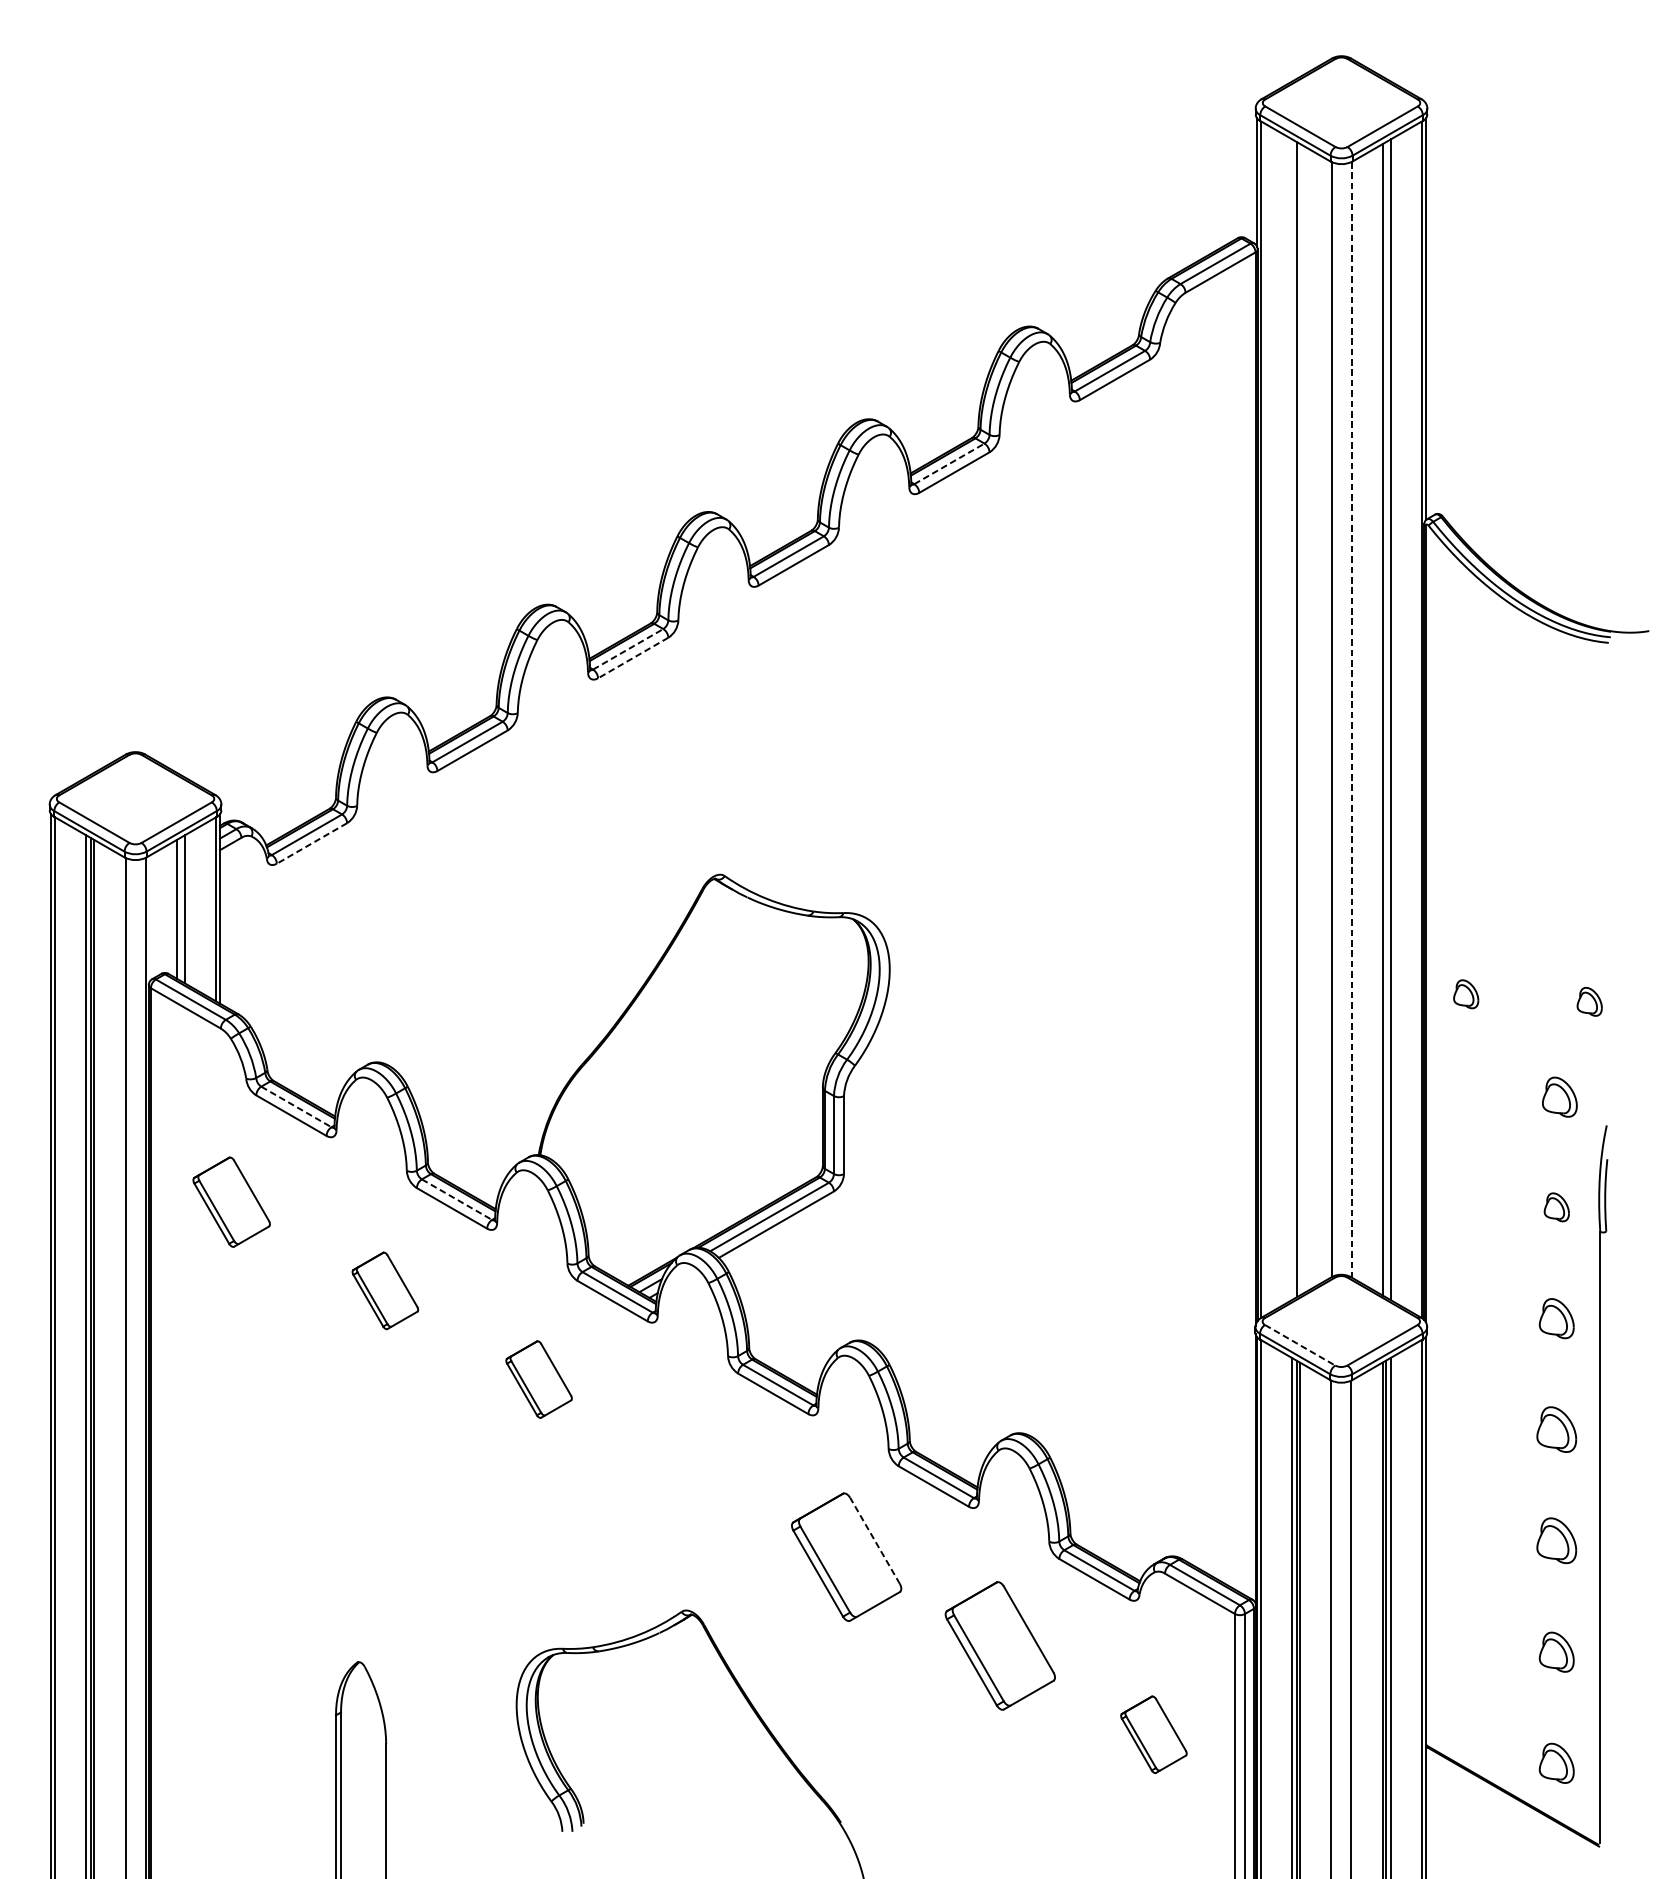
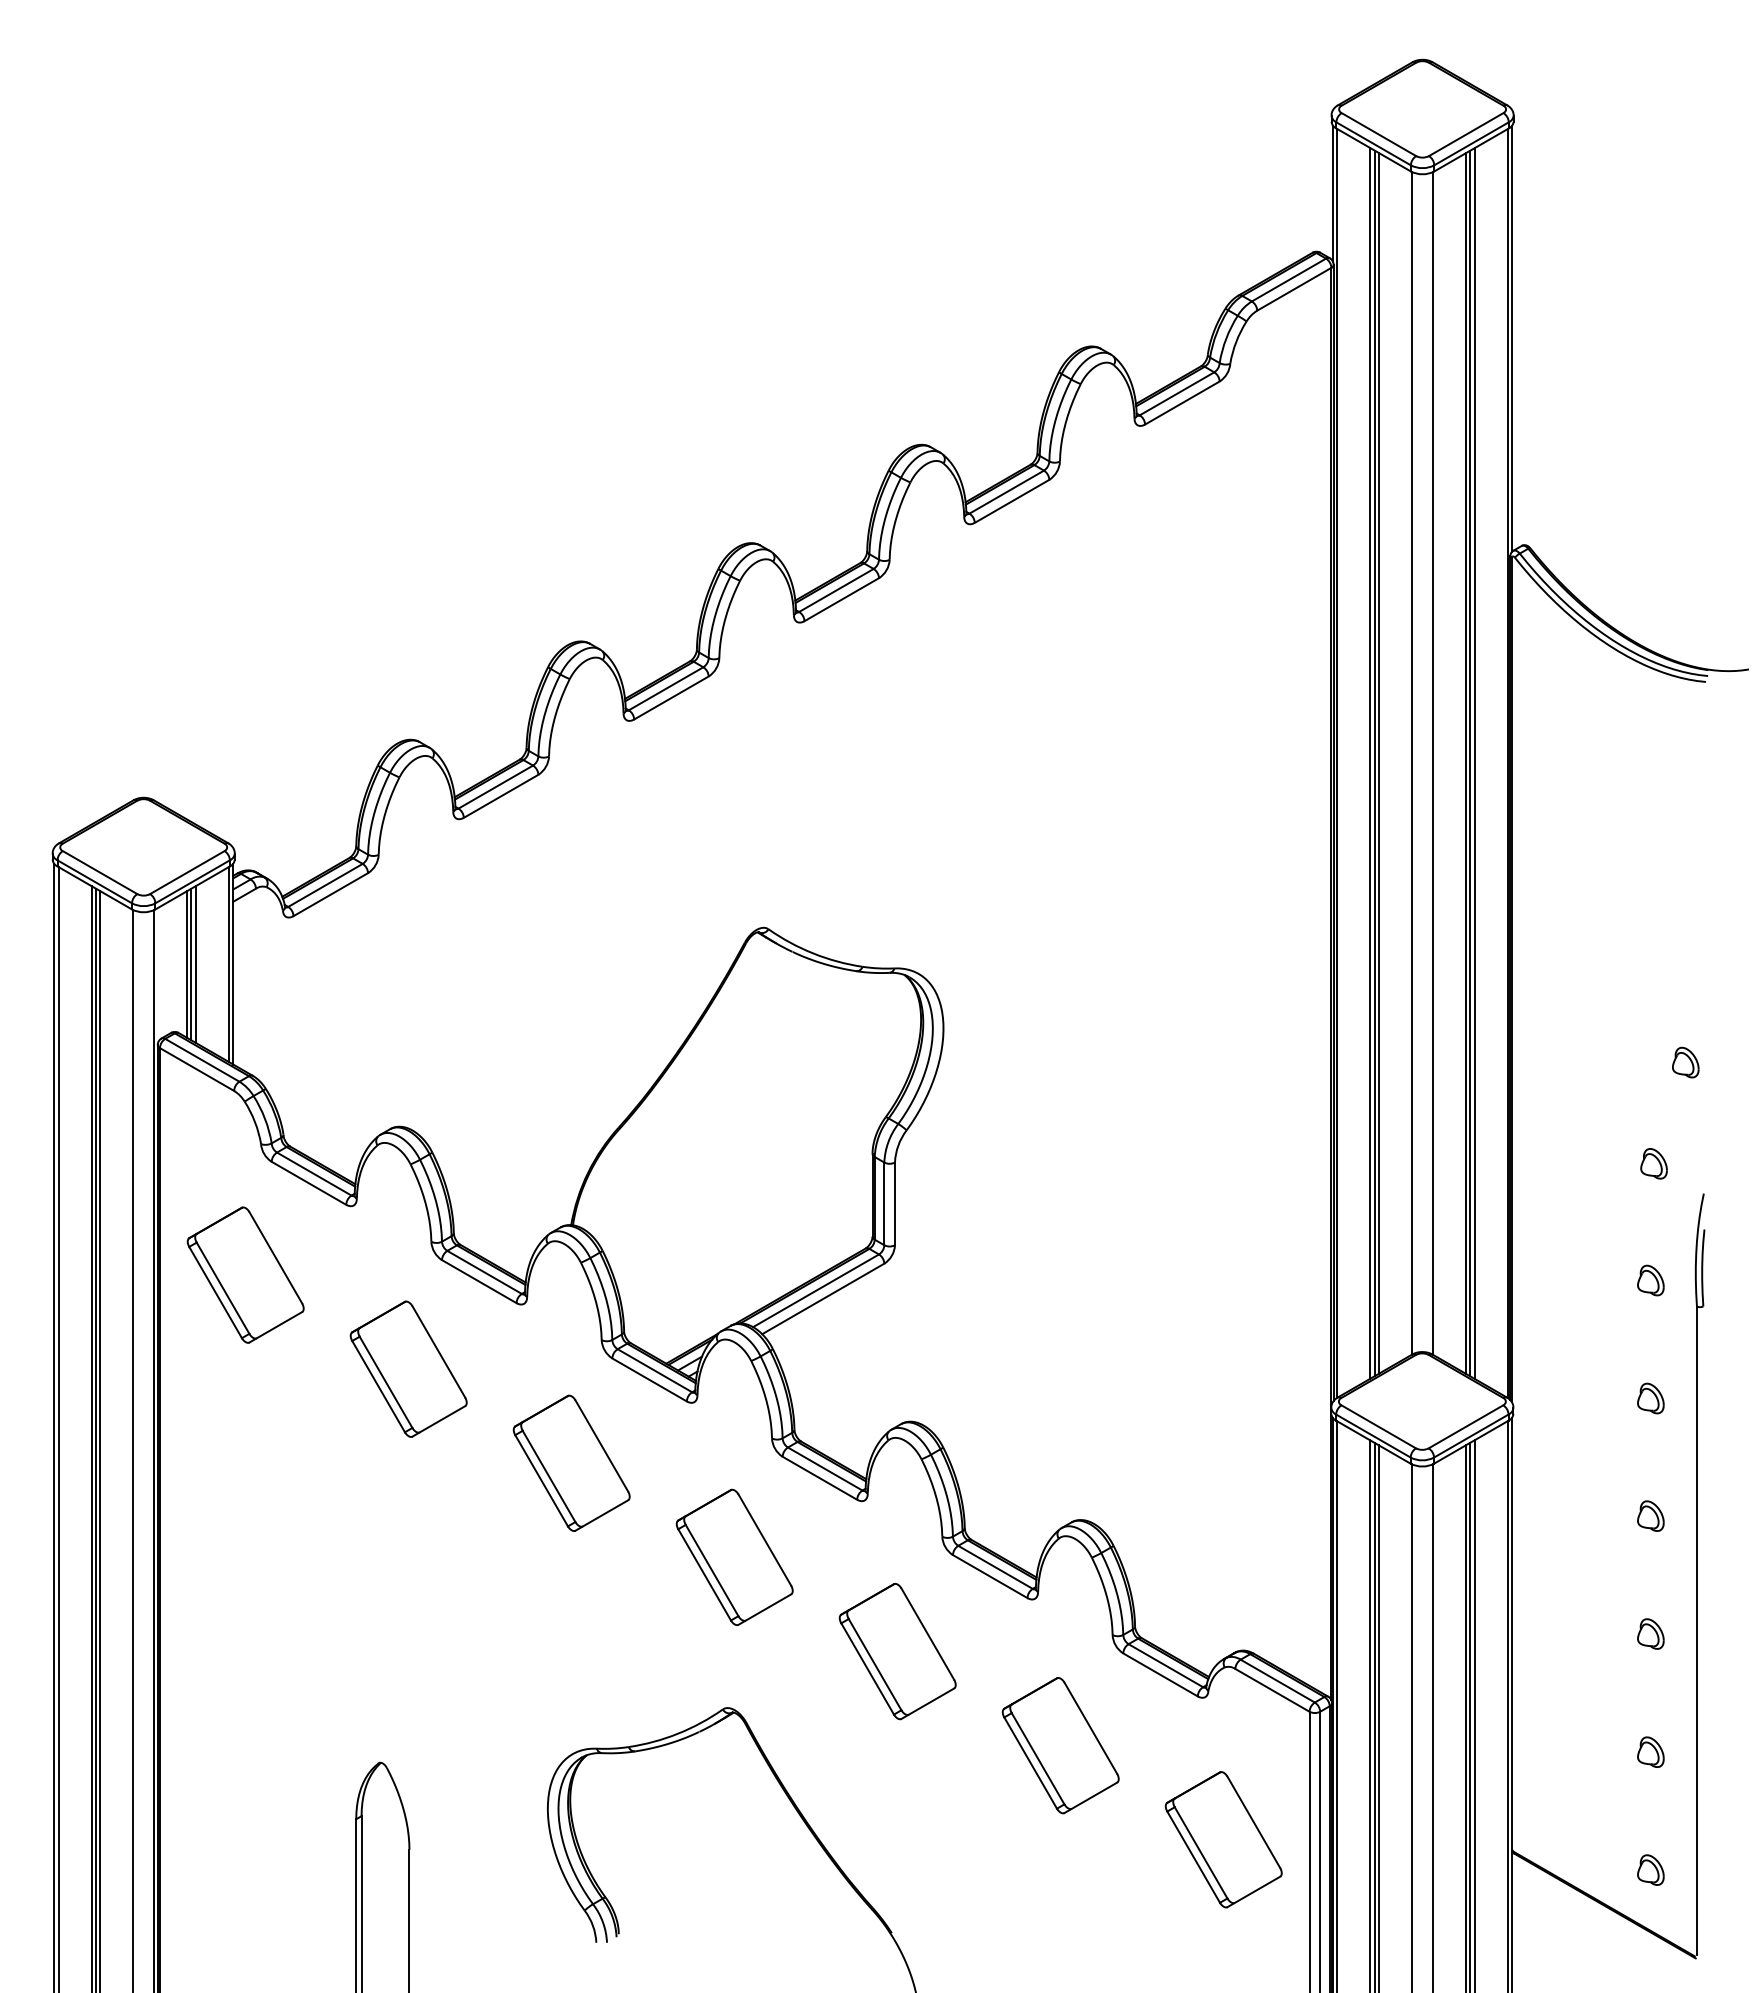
line: (950, 463) -> (1007, 491), dashed -> solid
line: (628, 649) -> (666, 688), dashed -> solid
line: (633, 658) -> (671, 698), dashed -> solid
line: (1292, 719) -> (1370, 763), added
line: (1299, 719) -> (1378, 763), added
line: (1385, 719) -> (1469, 763), added
line: (1351, 720) -> (1433, 764), dashed -> solid
line: (311, 843) -> (330, 894), dashed -> solid
line: (179, 909) -> (190, 964), added
part: (1465, 994) -> (1554, 1054), removed
part: (1559, 1096) -> (1653, 1163), size x0.71
line: (296, 1107) -> (314, 1174), dashed -> solid
line: (457, 1199) -> (485, 1272), dashed -> solid
part: (231, 1201) -> (245, 1274), size x1.43
part: (385, 1290) -> (408, 1368), size x1.67
part: (1556, 1318) -> (1650, 1398), size x0.71
line: (1300, 1345) -> (1379, 1427), dashed -> solid
part: (538, 1378) -> (571, 1462), size x1.67
part: (1556, 1428) -> (1650, 1515), size x0.62
part: (692, 1467) -> (734, 1556), added
part: (1556, 1540) -> (1650, 1633), size x0.62
line: (874, 1541) -> (927, 1634), dashed -> solid
part: (1556, 1651) -> (1650, 1751), size x0.71
part: (1153, 1734) -> (1223, 1839), size x1.67
part: (1556, 1762) -> (1650, 1869), size x0.71

